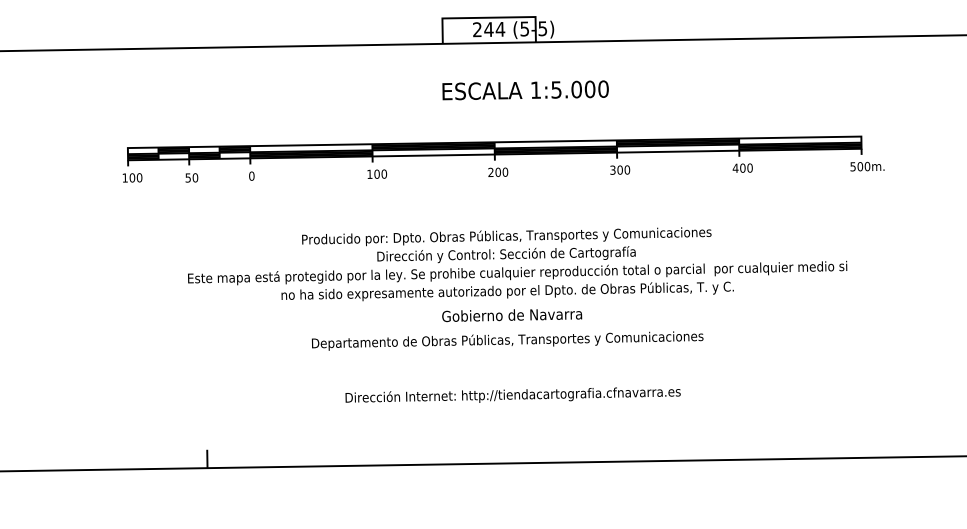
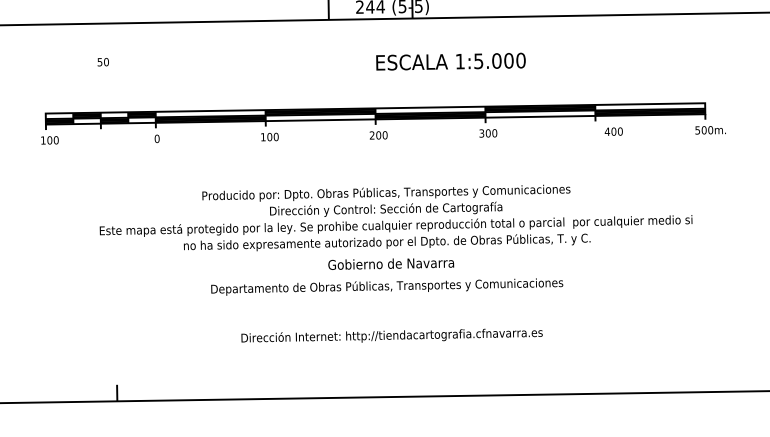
text: (525, 90) -> (450, 61), moved
text: (742, 167) -> (613, 131), moved
text: (191, 177) -> (102, 61), moved

